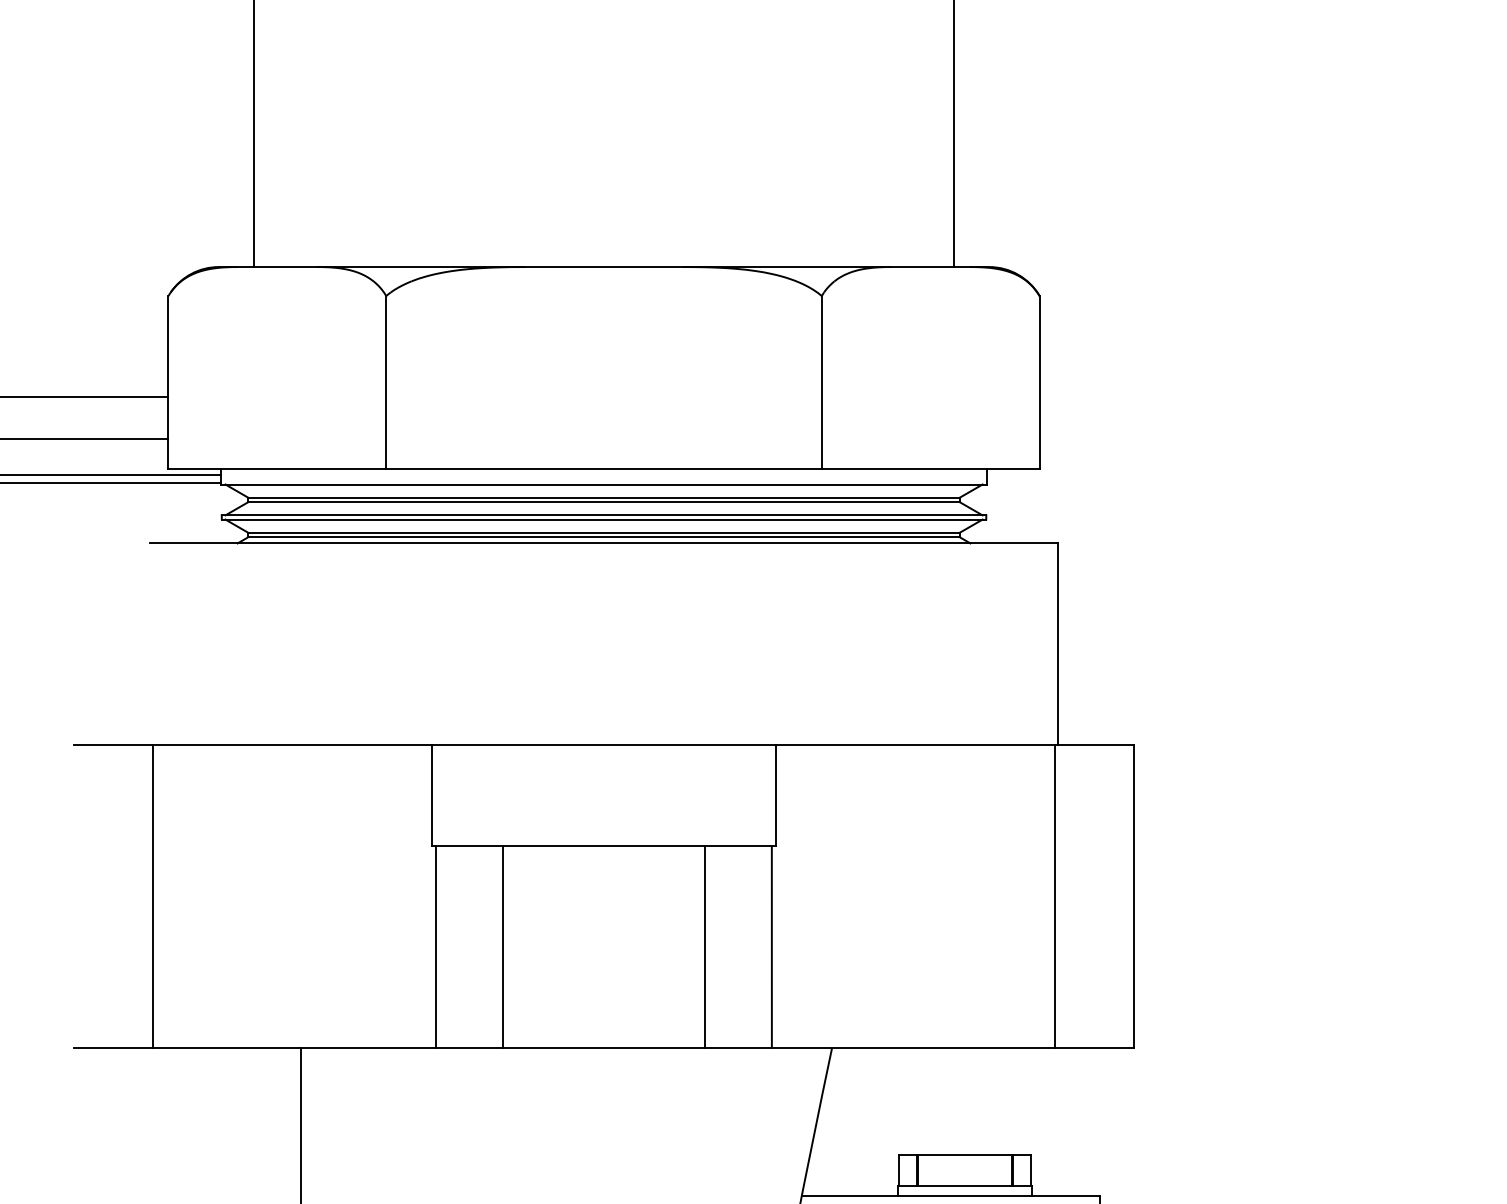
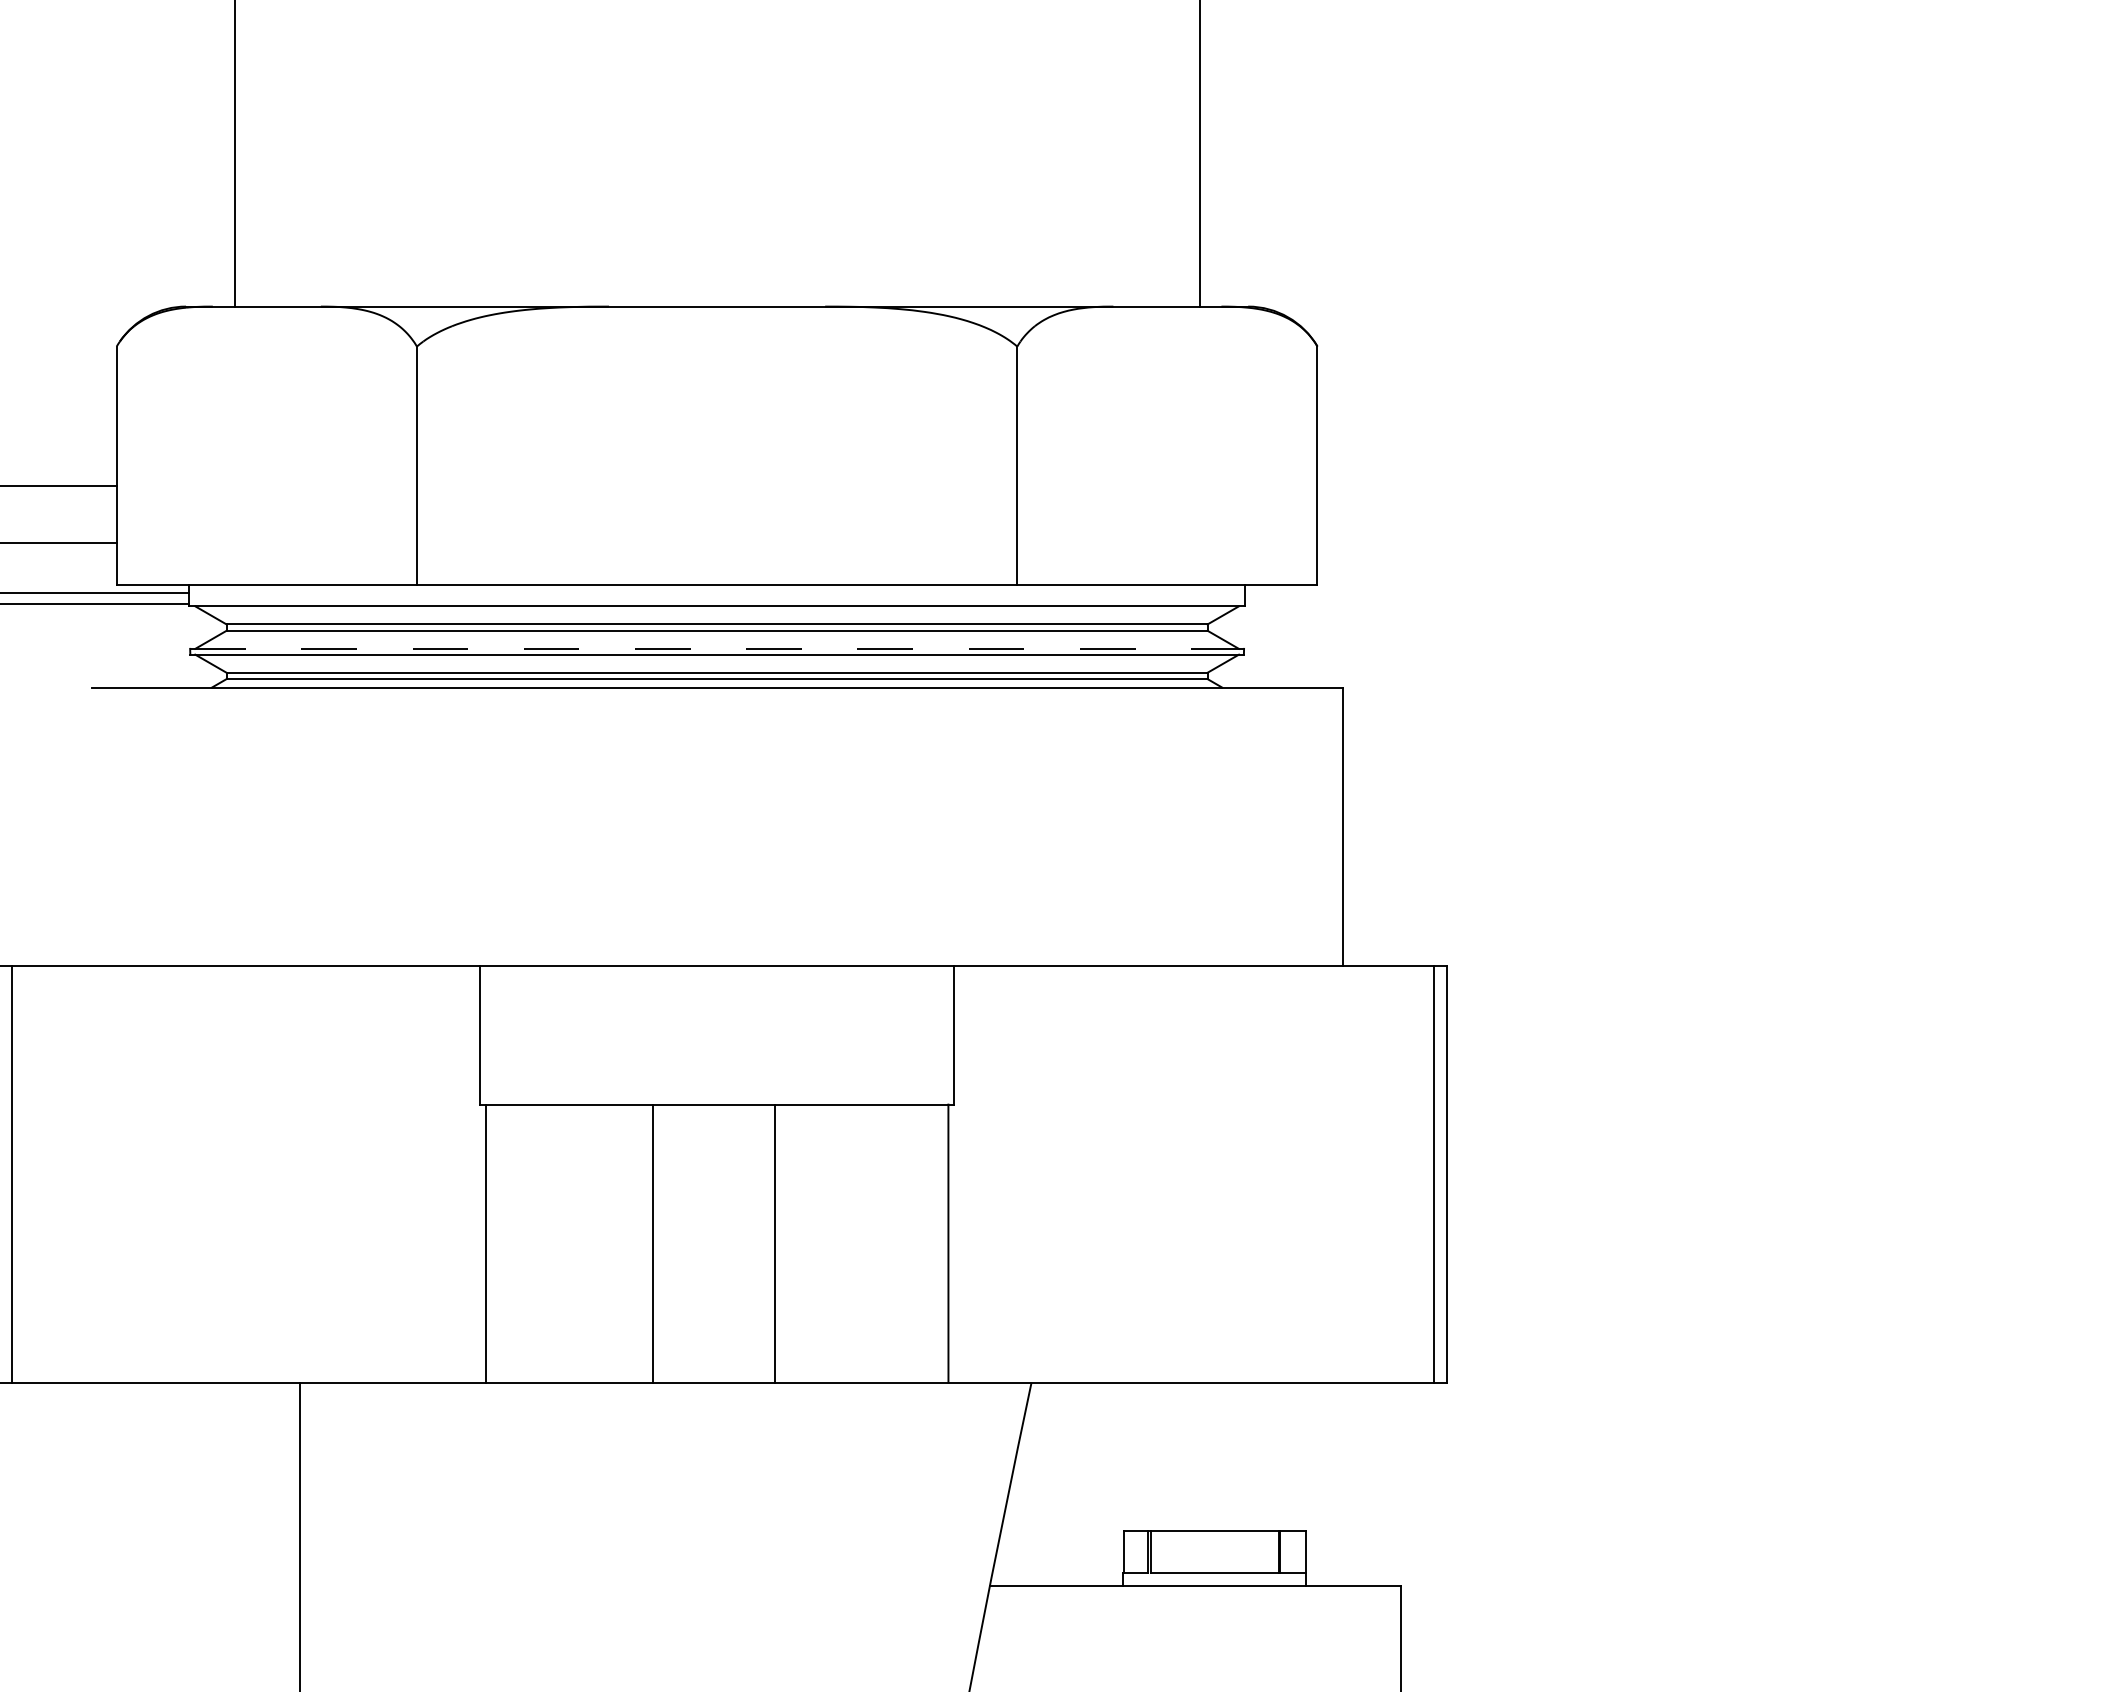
line: (604, 515) -> (717, 648), solid -> dashed
line: (153, 895) -> (11, 1173), moved
line: (1054, 895) -> (1433, 1173), moved
line: (503, 946) -> (653, 1243), moved
line: (705, 946) -> (775, 1243), moved

